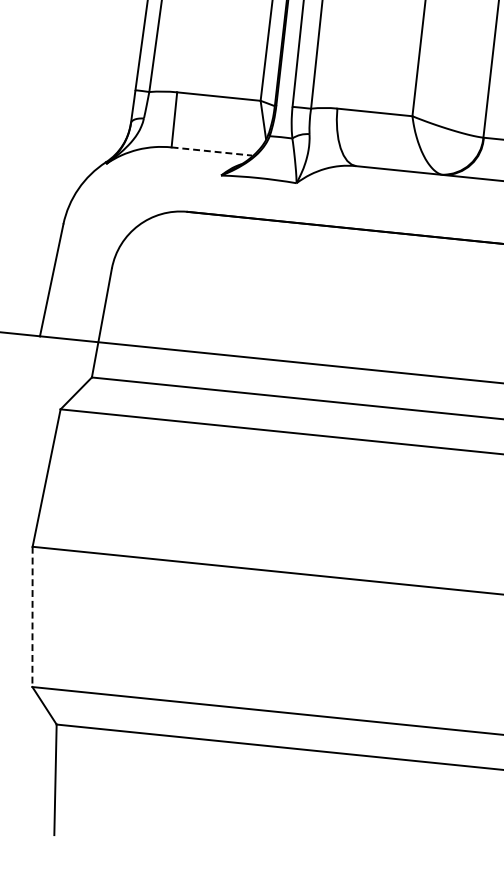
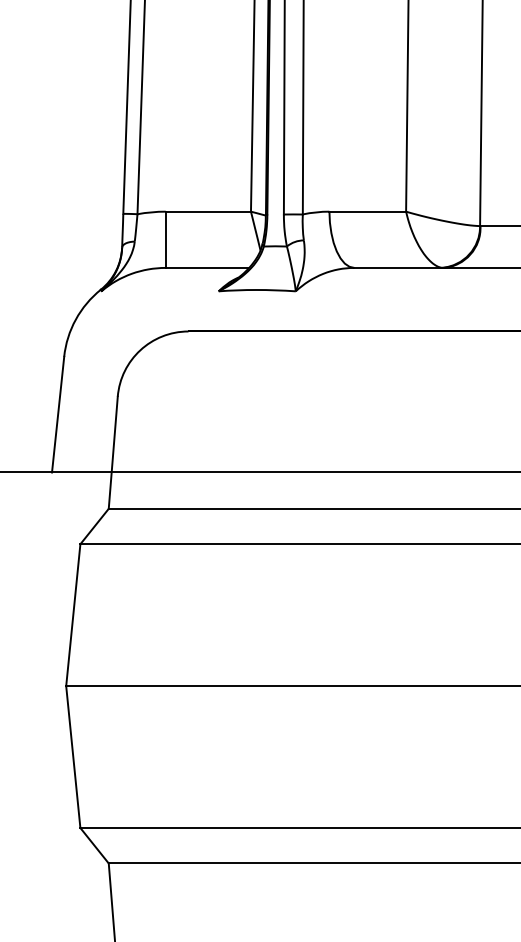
line: (212, 151) -> (207, 267), dashed -> solid
line: (32, 617) -> (73, 757), dashed -> solid

